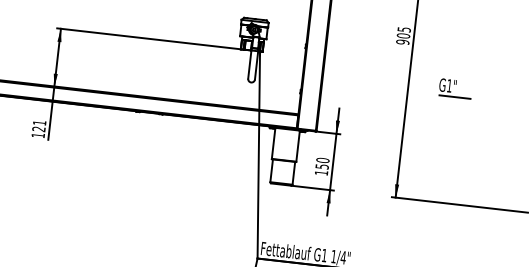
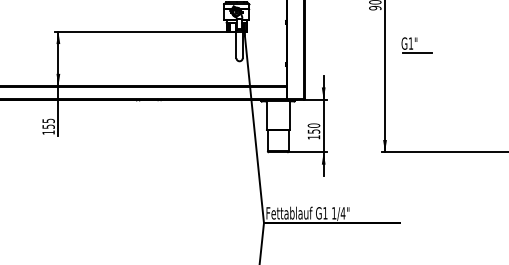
part: (455, 88) -> (416, 45), moved
text: (39, 125) -> (48, 123), 121 -> 155

